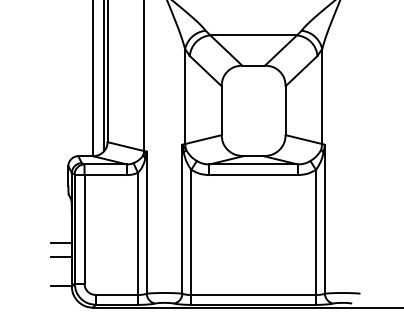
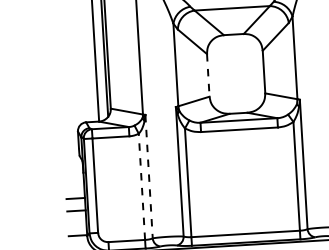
line: (221, 110) -> (208, 75), solid -> dashed
line: (146, 222) -> (148, 176), solid -> dashed
line: (137, 233) -> (141, 186), solid -> dashed

